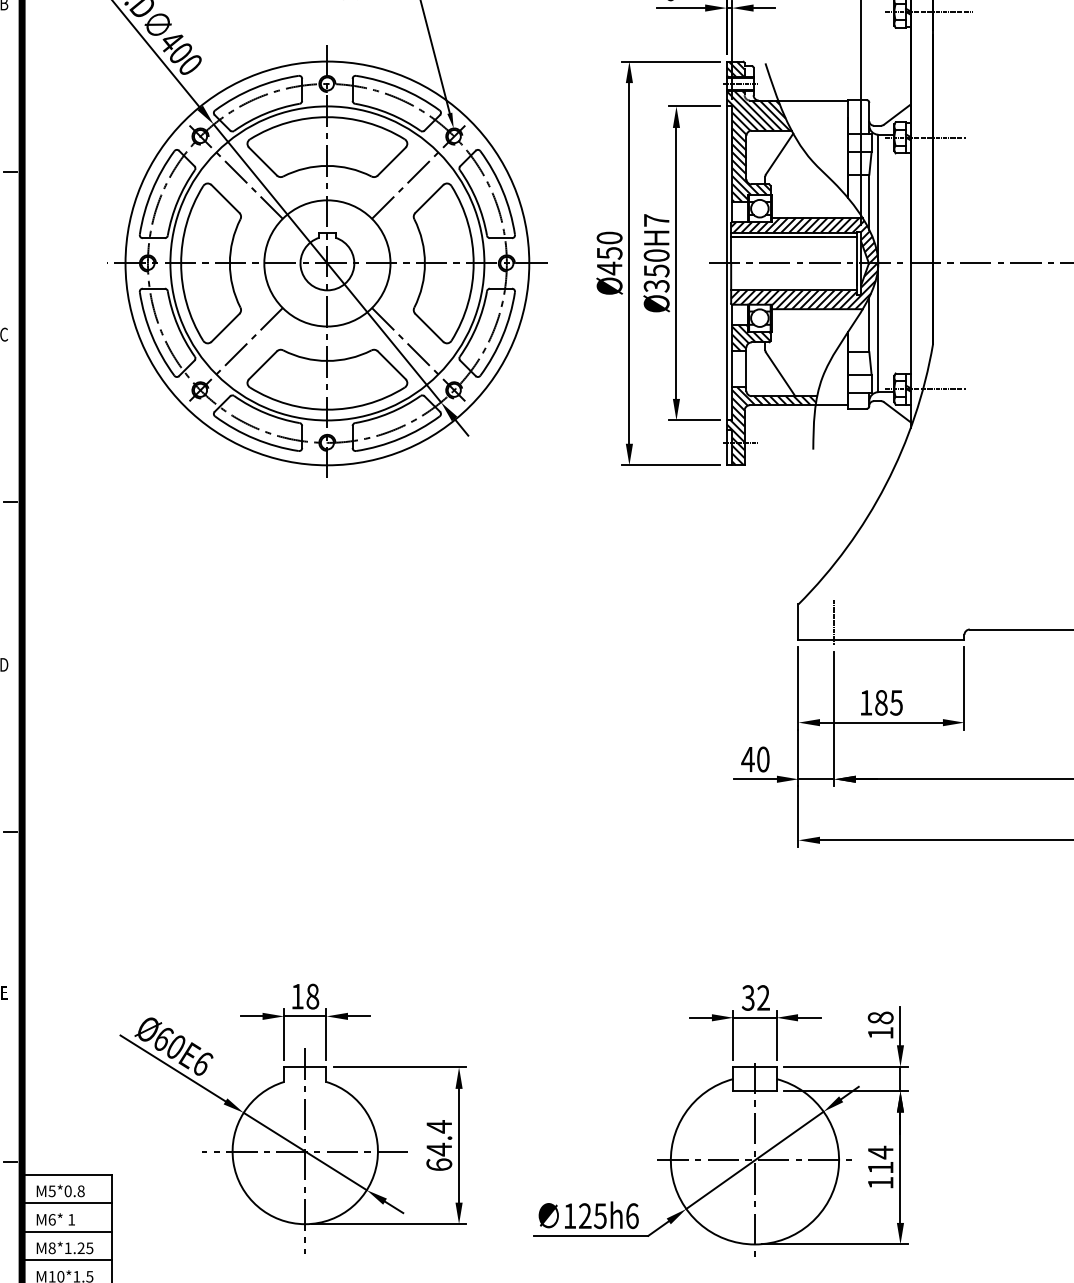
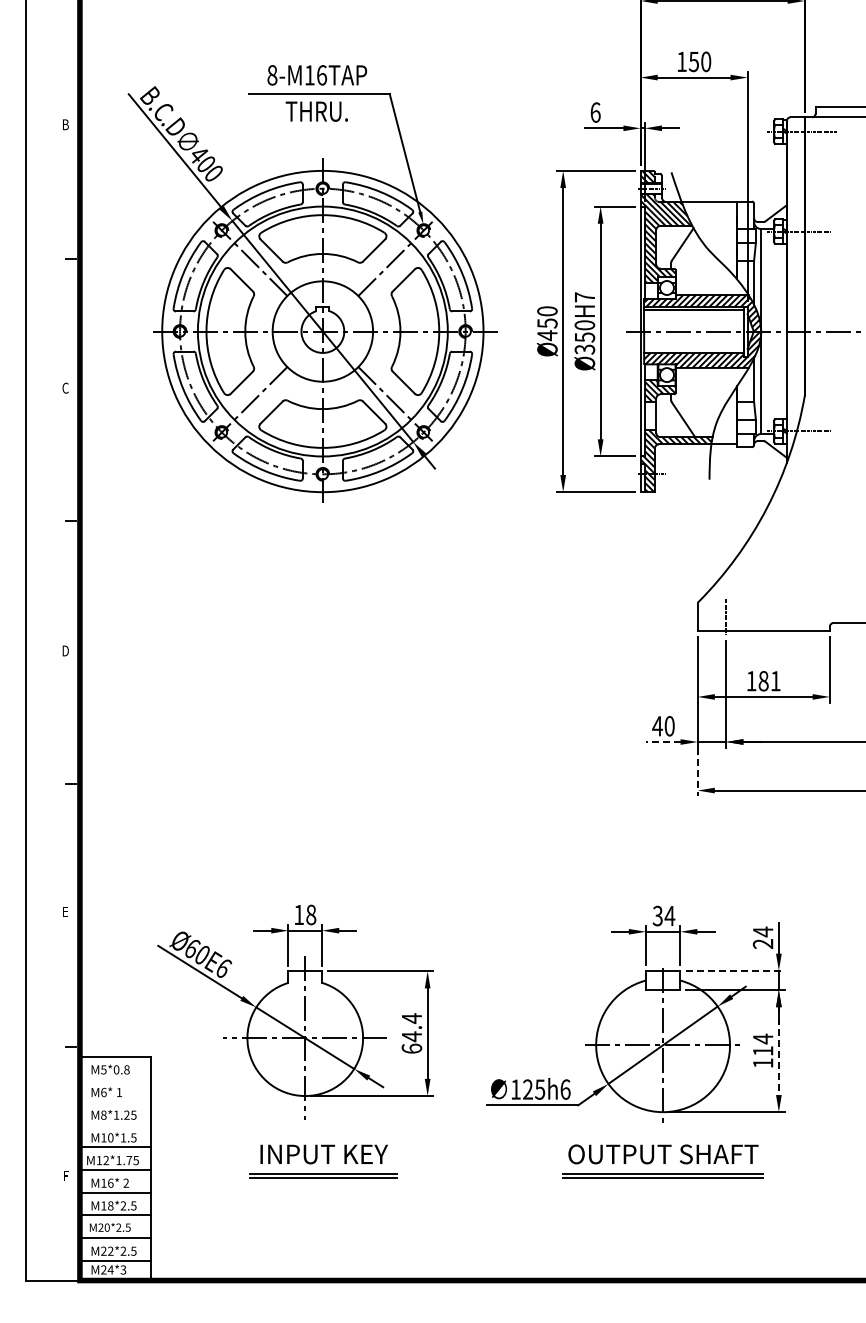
text: (896, 703) -> (775, 681), 185 -> 181
line: (754, 779) -> (662, 742), solid -> dashed
line: (798, 817) -> (697, 772), solid -> dashed
text: (763, 997) -> (669, 915), 32 -> 34
text: (879, 1024) -> (762, 937), 18 -> 24
line: (845, 1066) -> (735, 970), solid -> dashed
line: (899, 1168) -> (778, 1051), solid -> dashed
line: (66, 1203) -> (115, 1079), removed
line: (66, 1231) -> (115, 1101), removed
line: (66, 1259) -> (115, 1124), removed

